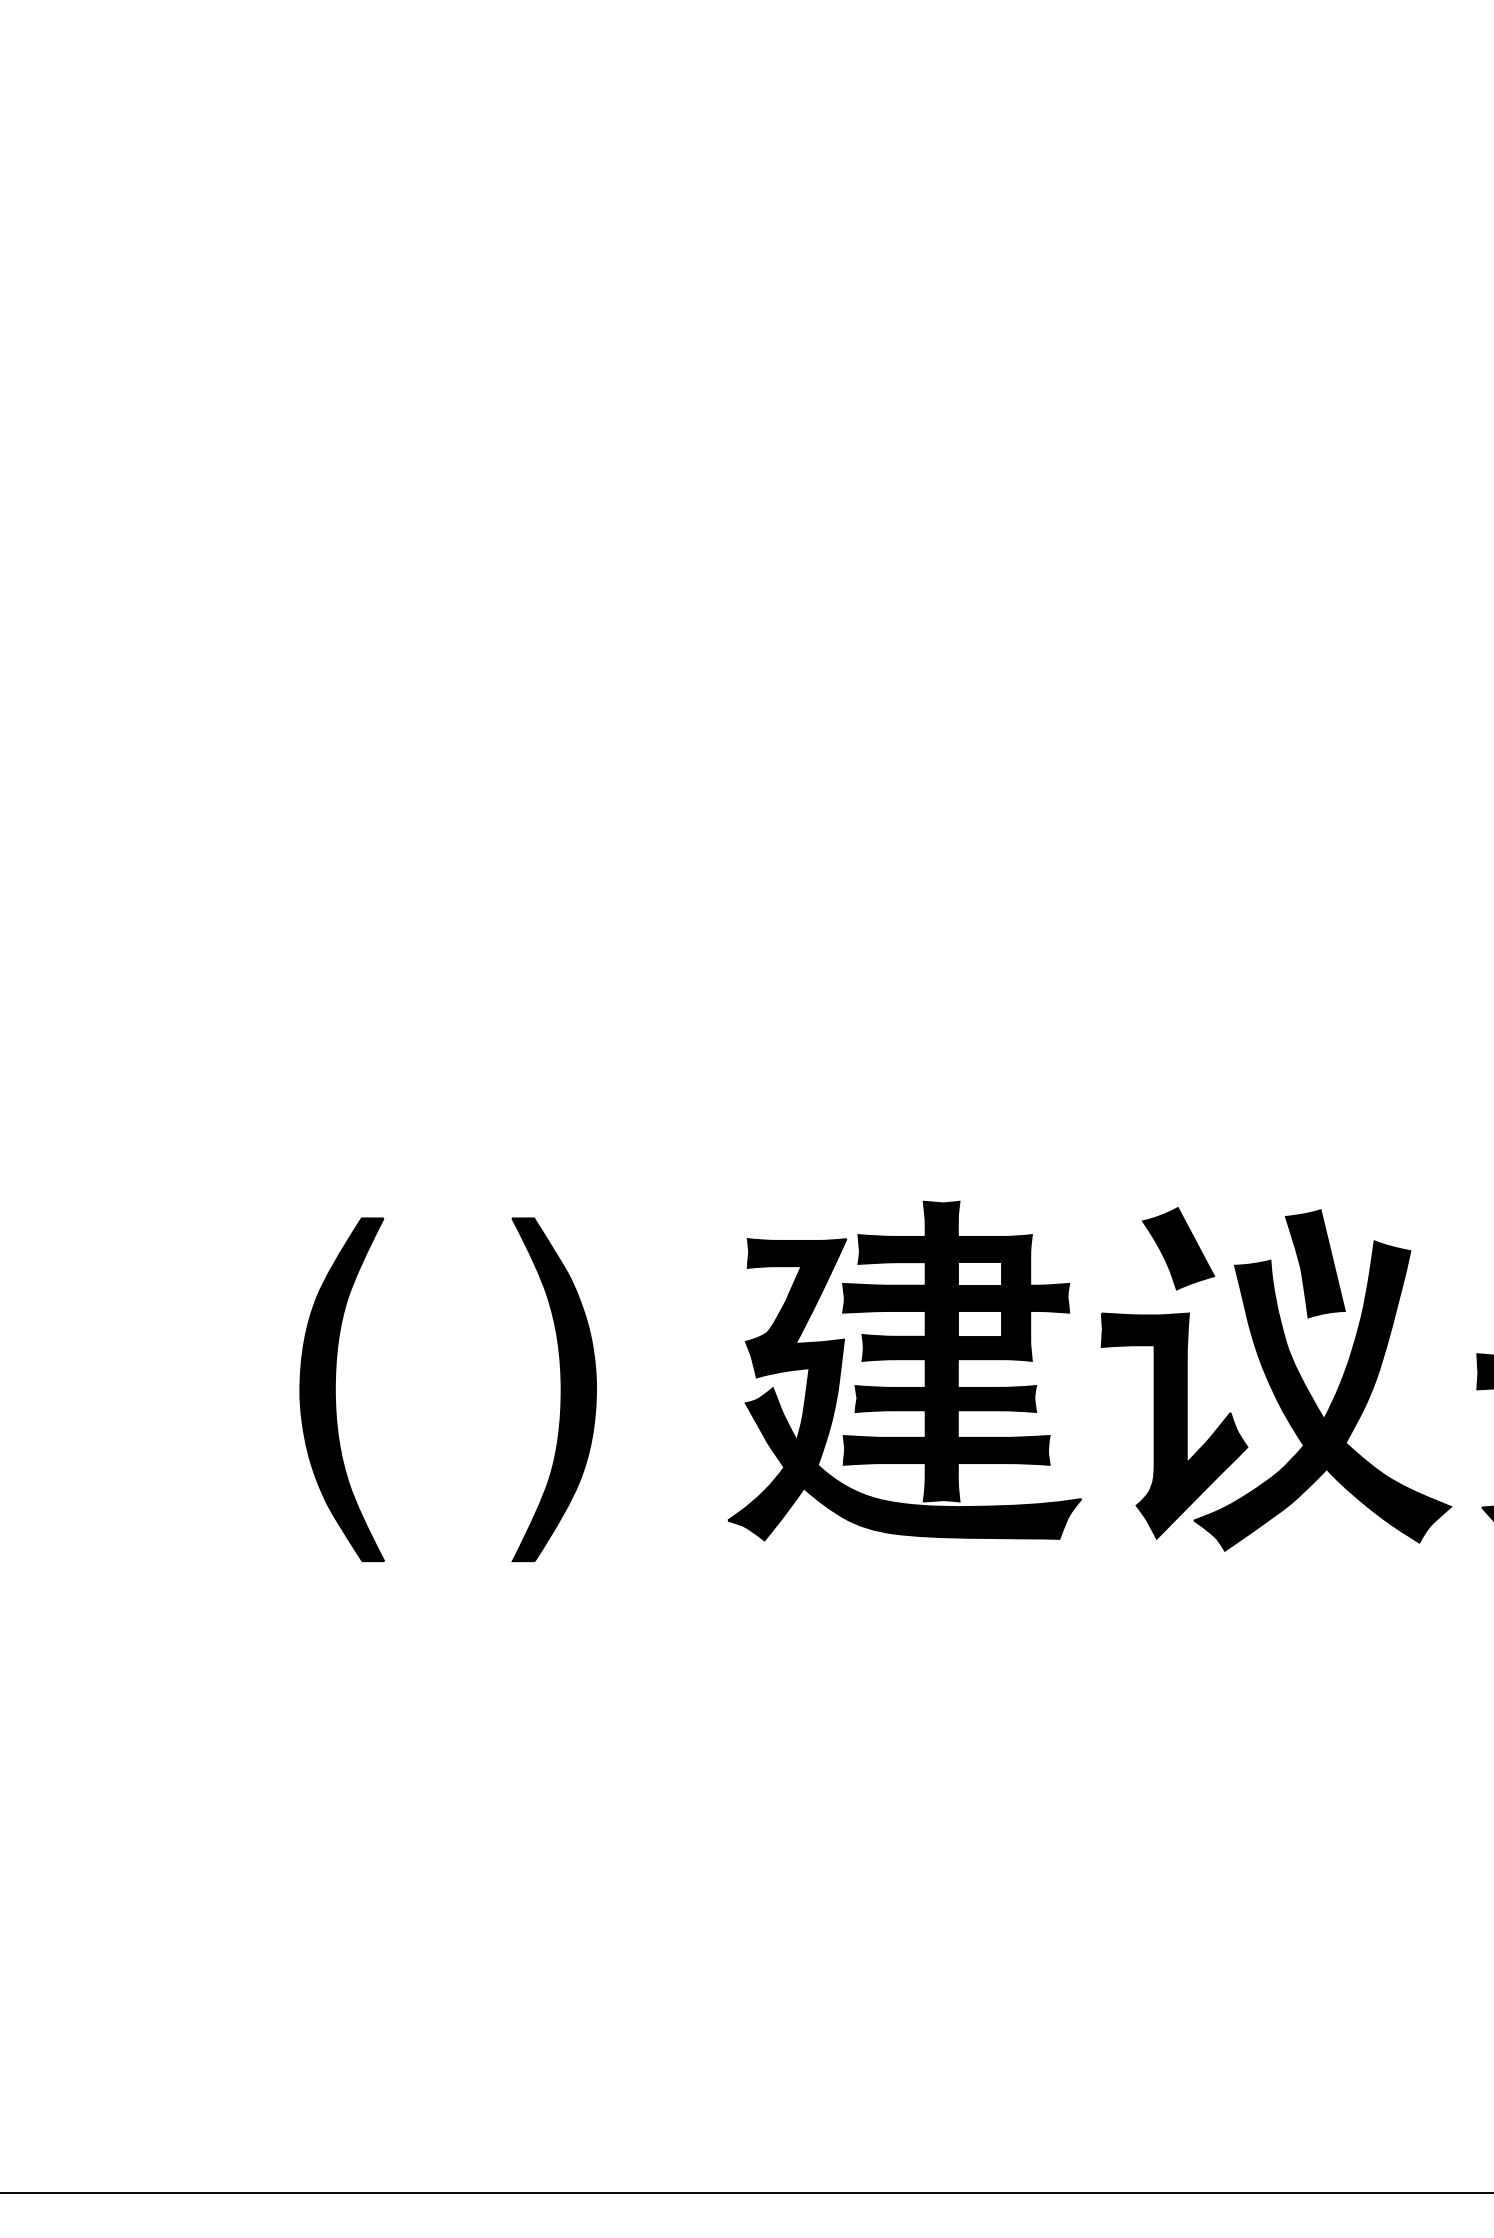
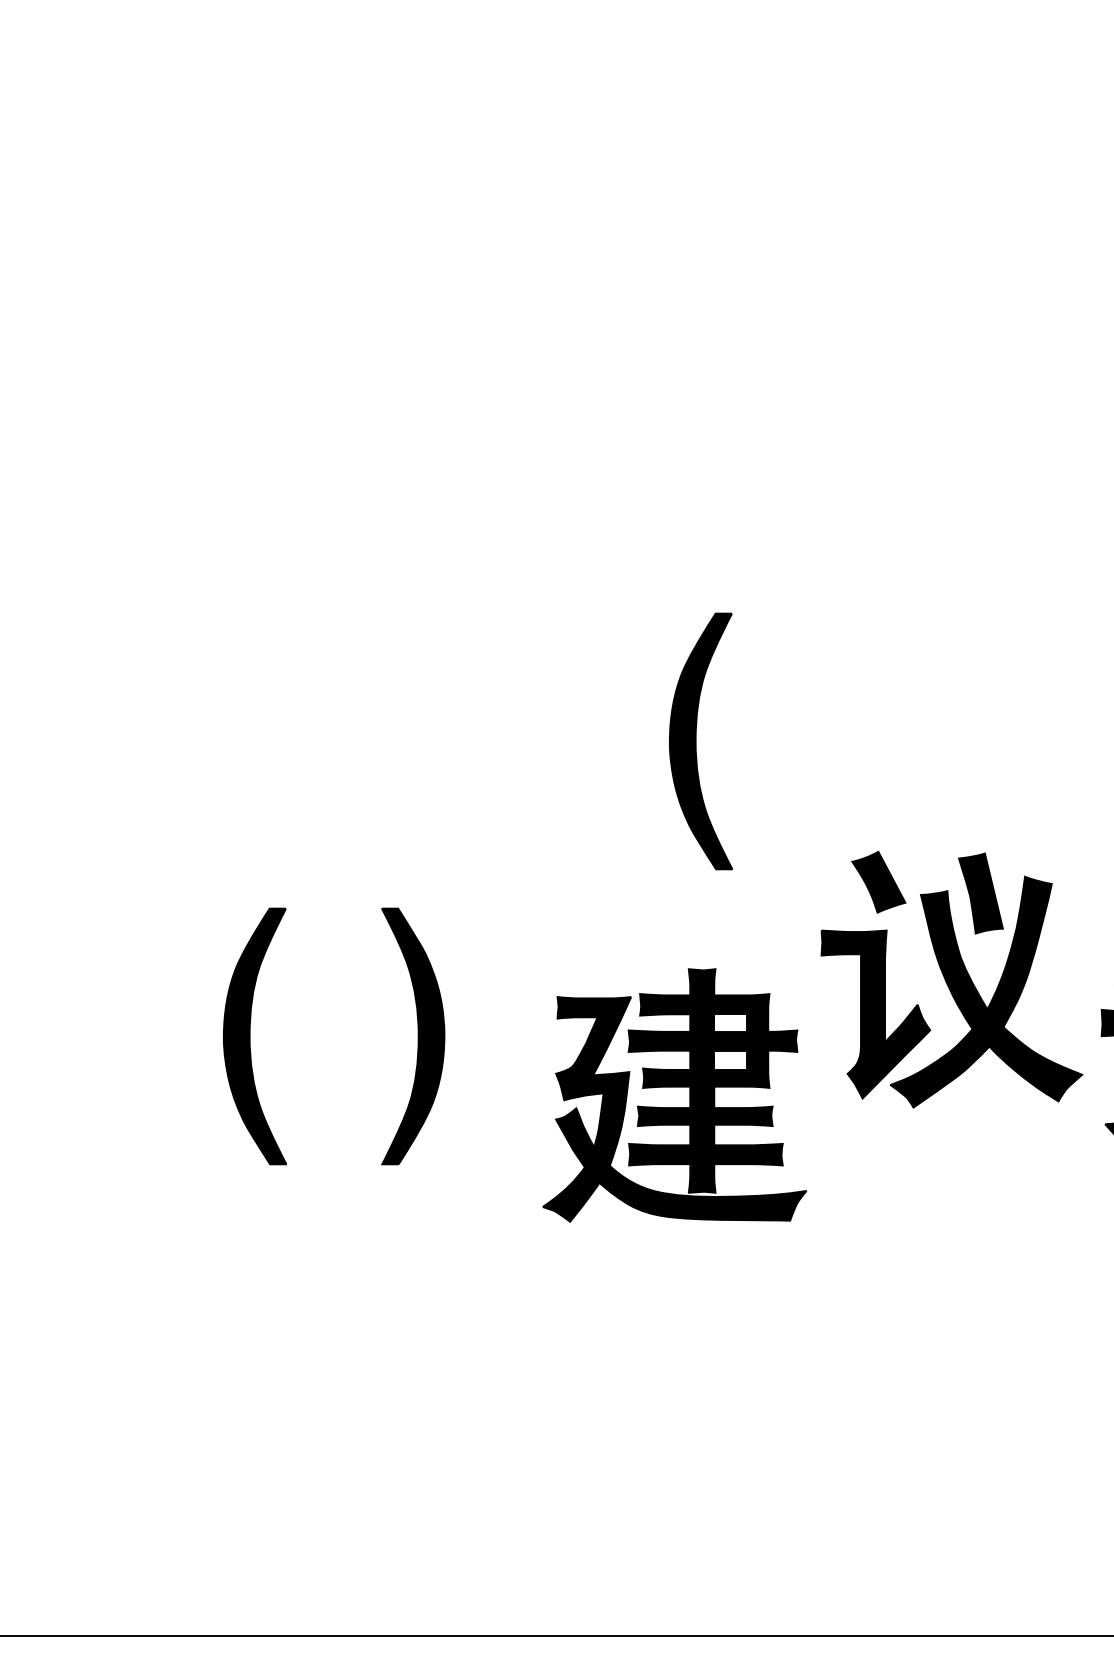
part: (939, 994) -> (700, 741), added
part: (904, 1360) -> (674, 1087), moved
part: (1275, 1379) -> (951, 979), moved

